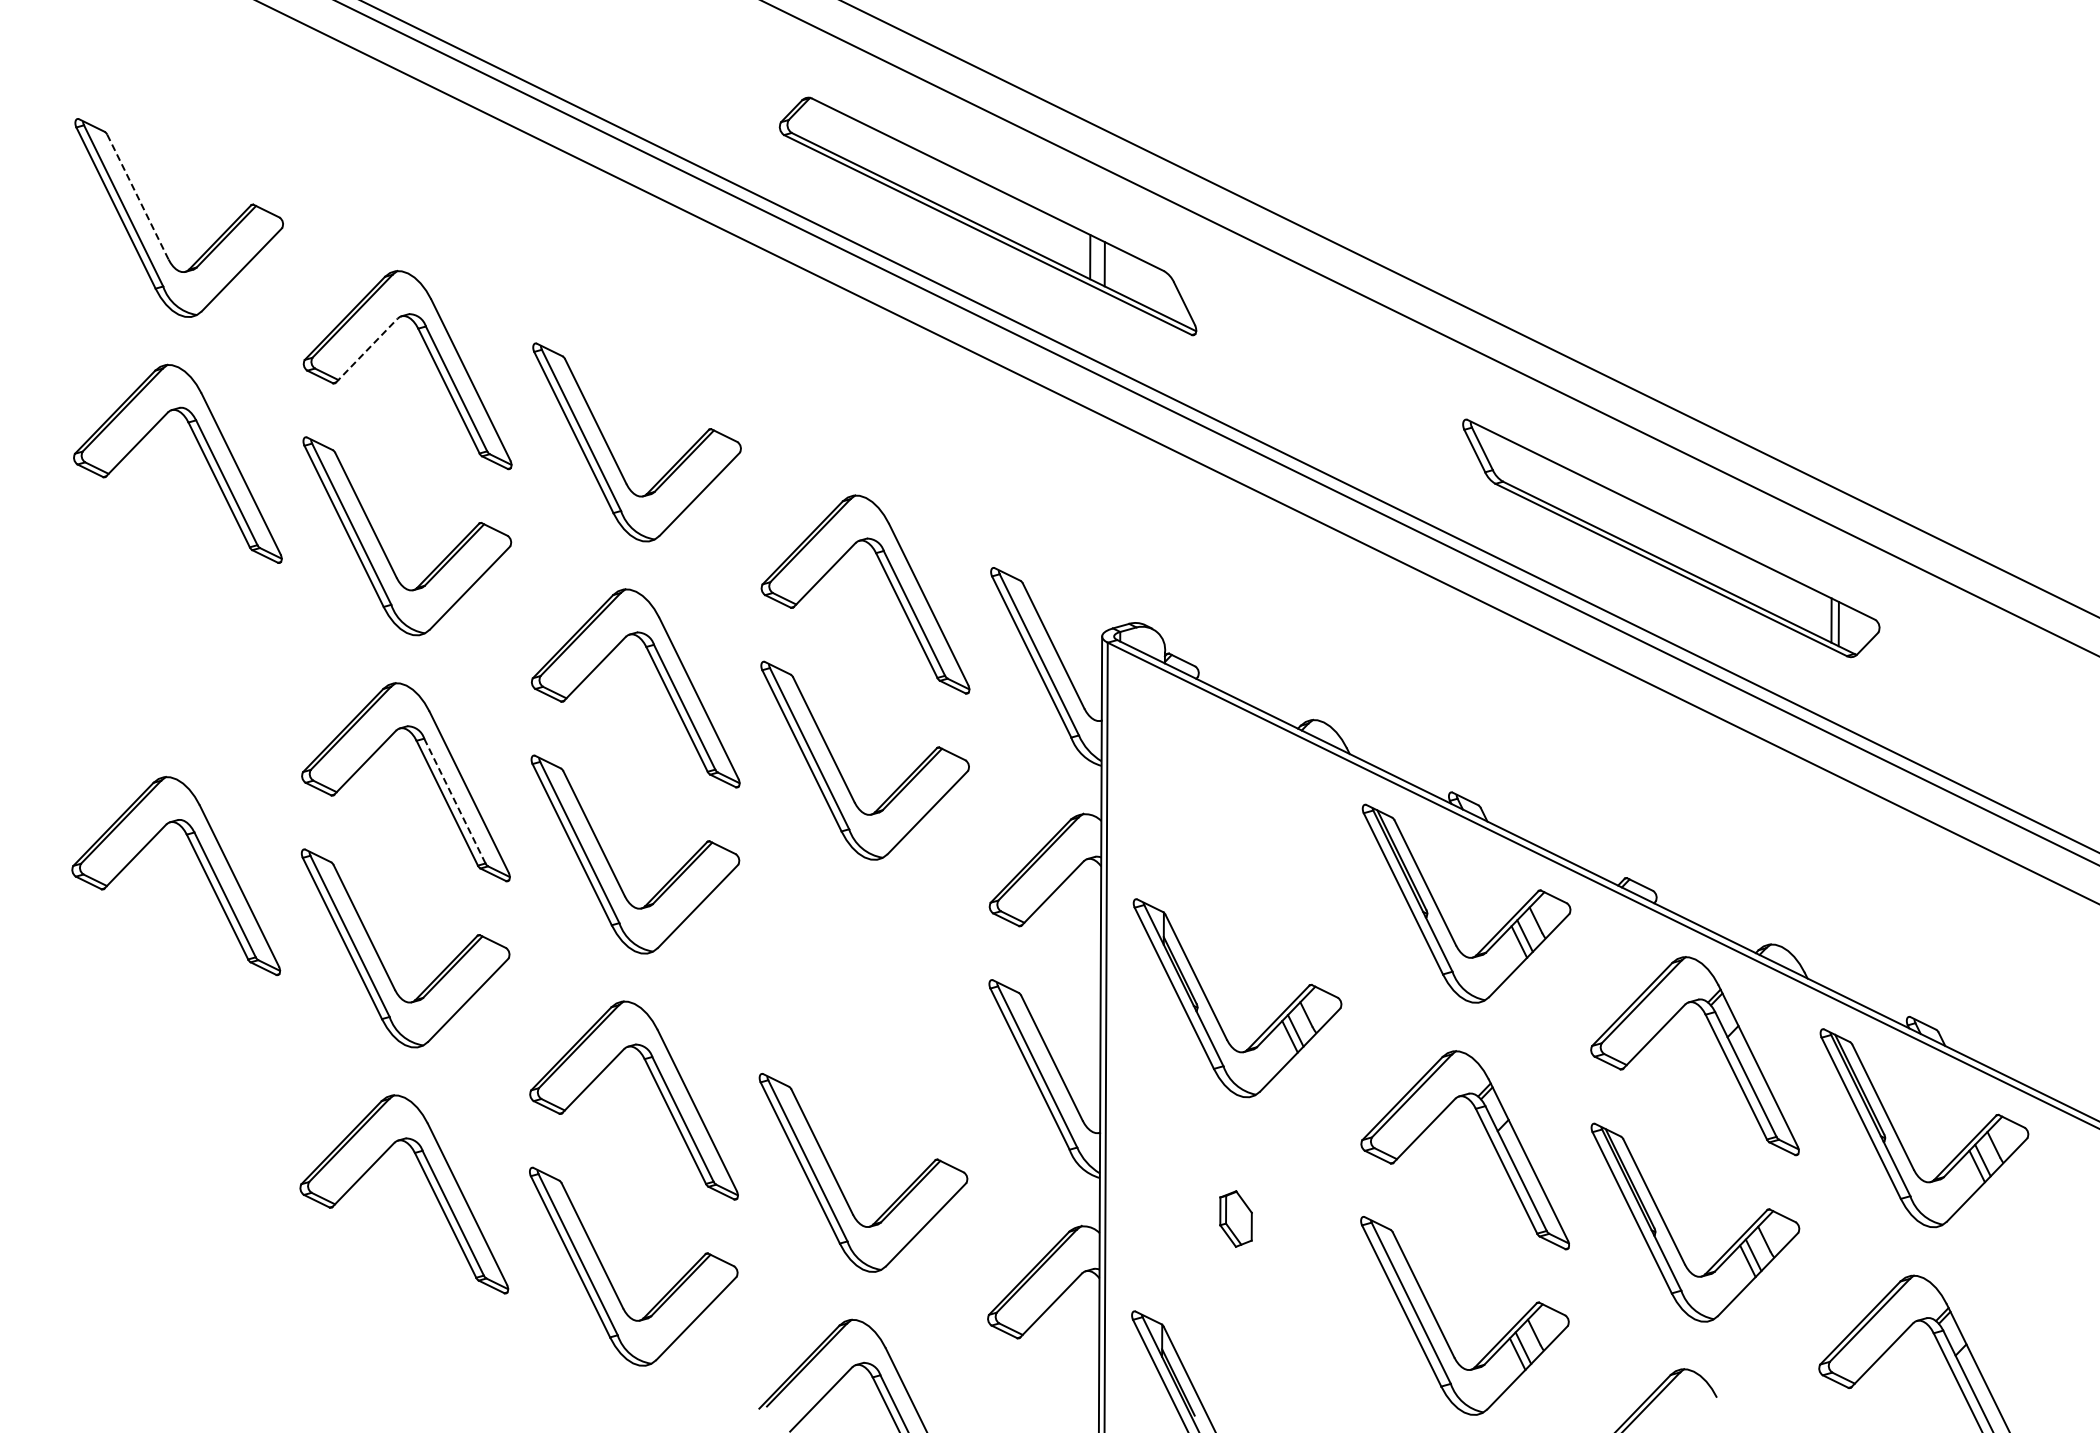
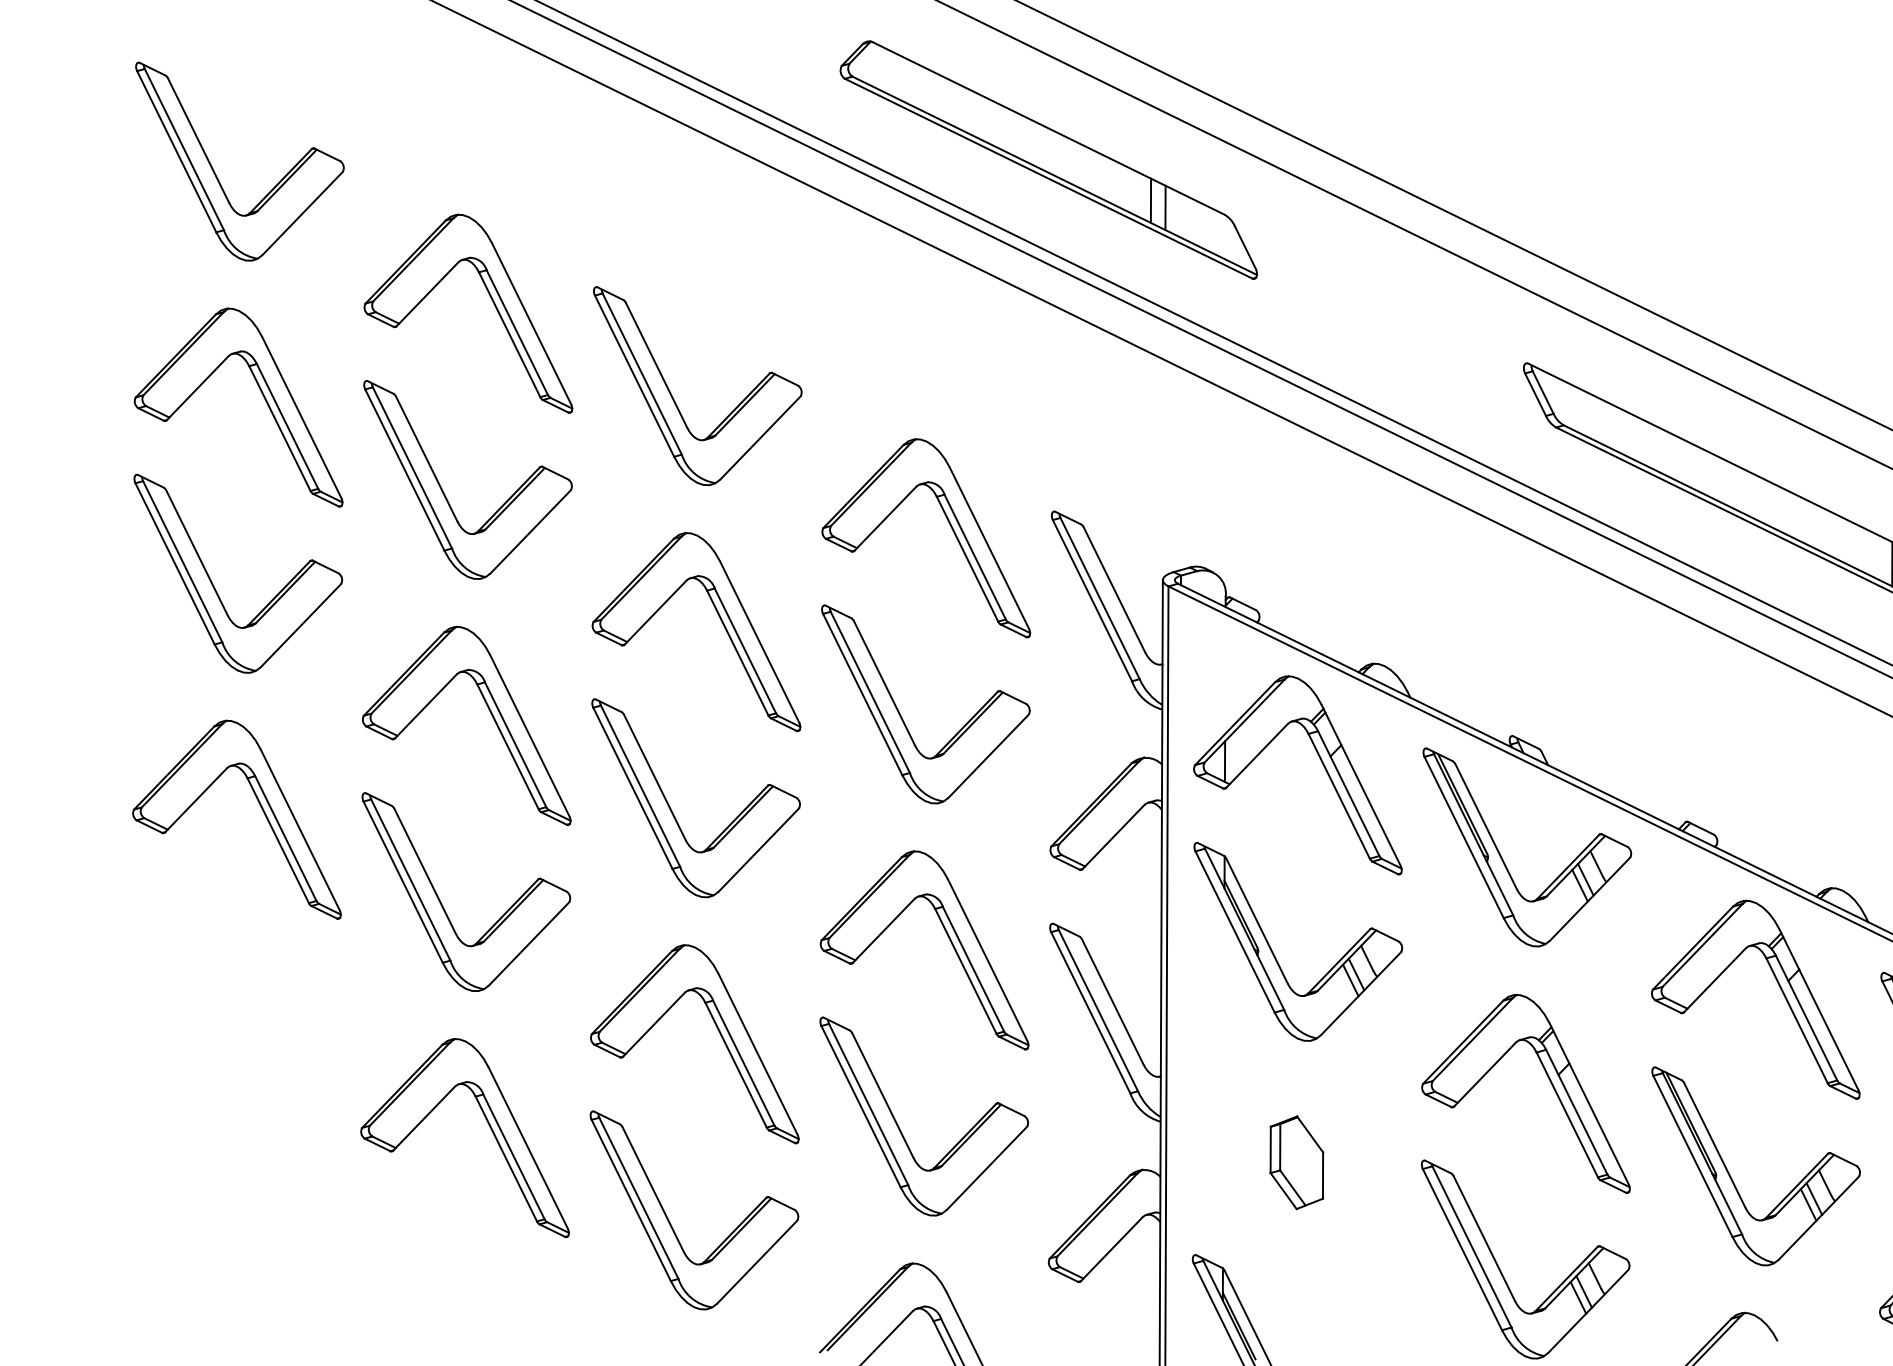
line: (137, 197) -> (198, 141), dashed -> solid
line: (366, 350) -> (427, 294), dashed -> solid
part: (153, 641) -> (214, 585), added
line: (454, 801) -> (515, 745), dashed -> solid
part: (1260, 818) -> (1321, 762), added
part: (887, 994) -> (948, 938), added
part: (1235, 1218) -> (1296, 1162), size x1.67

